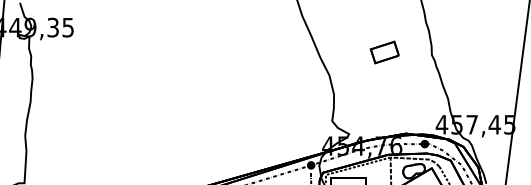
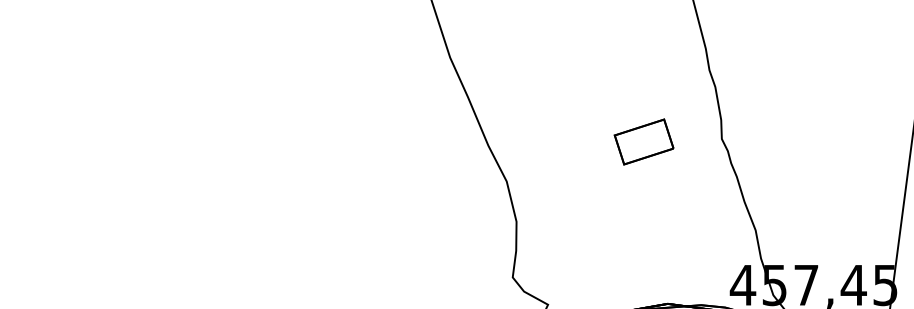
part: (384, 52) -> (643, 141), moved

